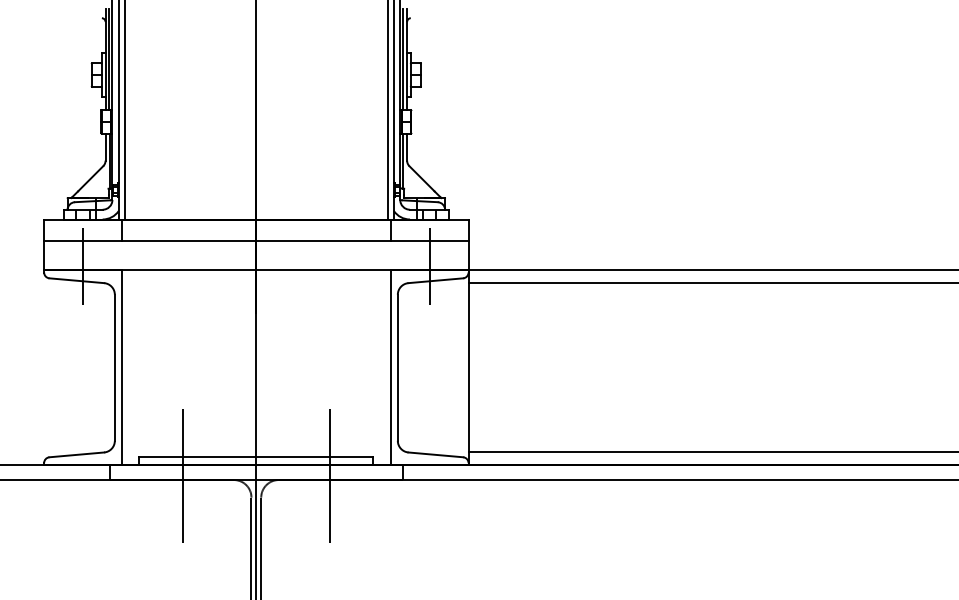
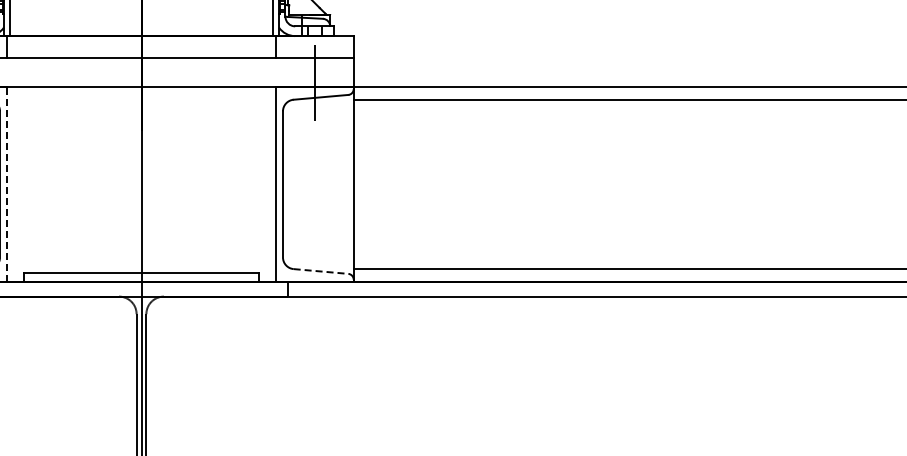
line: (122, 367) -> (7, 184), solid -> dashed
line: (436, 454) -> (321, 271), solid -> dashed
line: (183, 476) -> (68, 293), removed
line: (329, 476) -> (214, 293), removed

